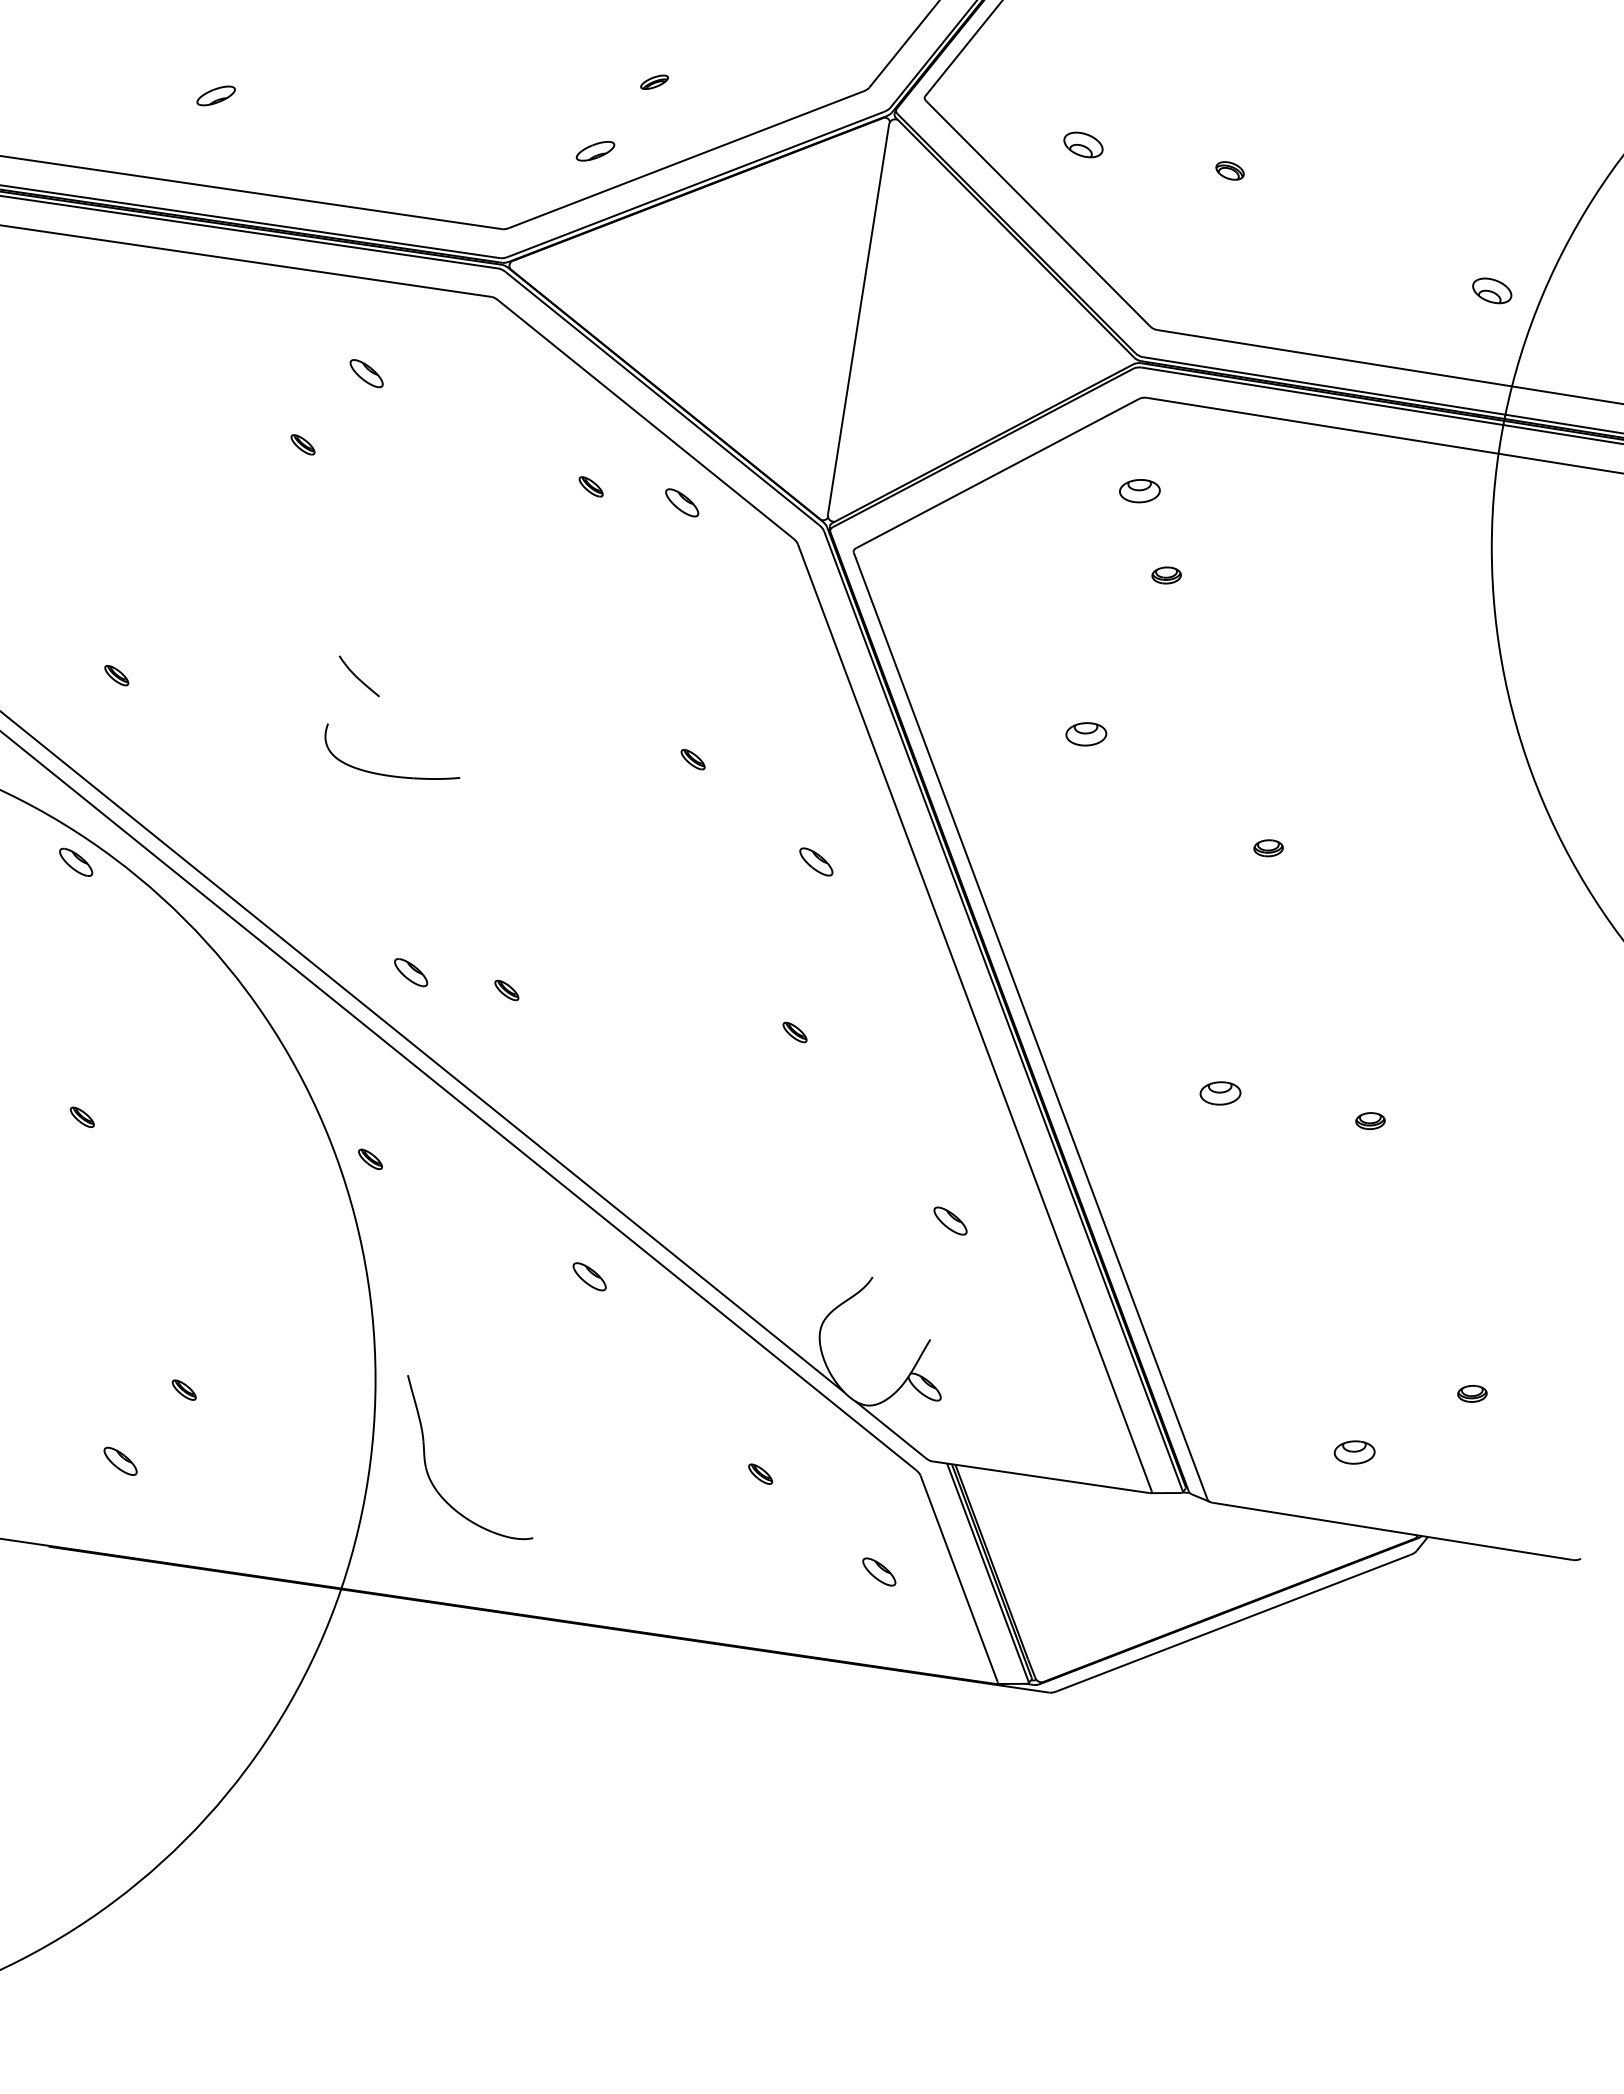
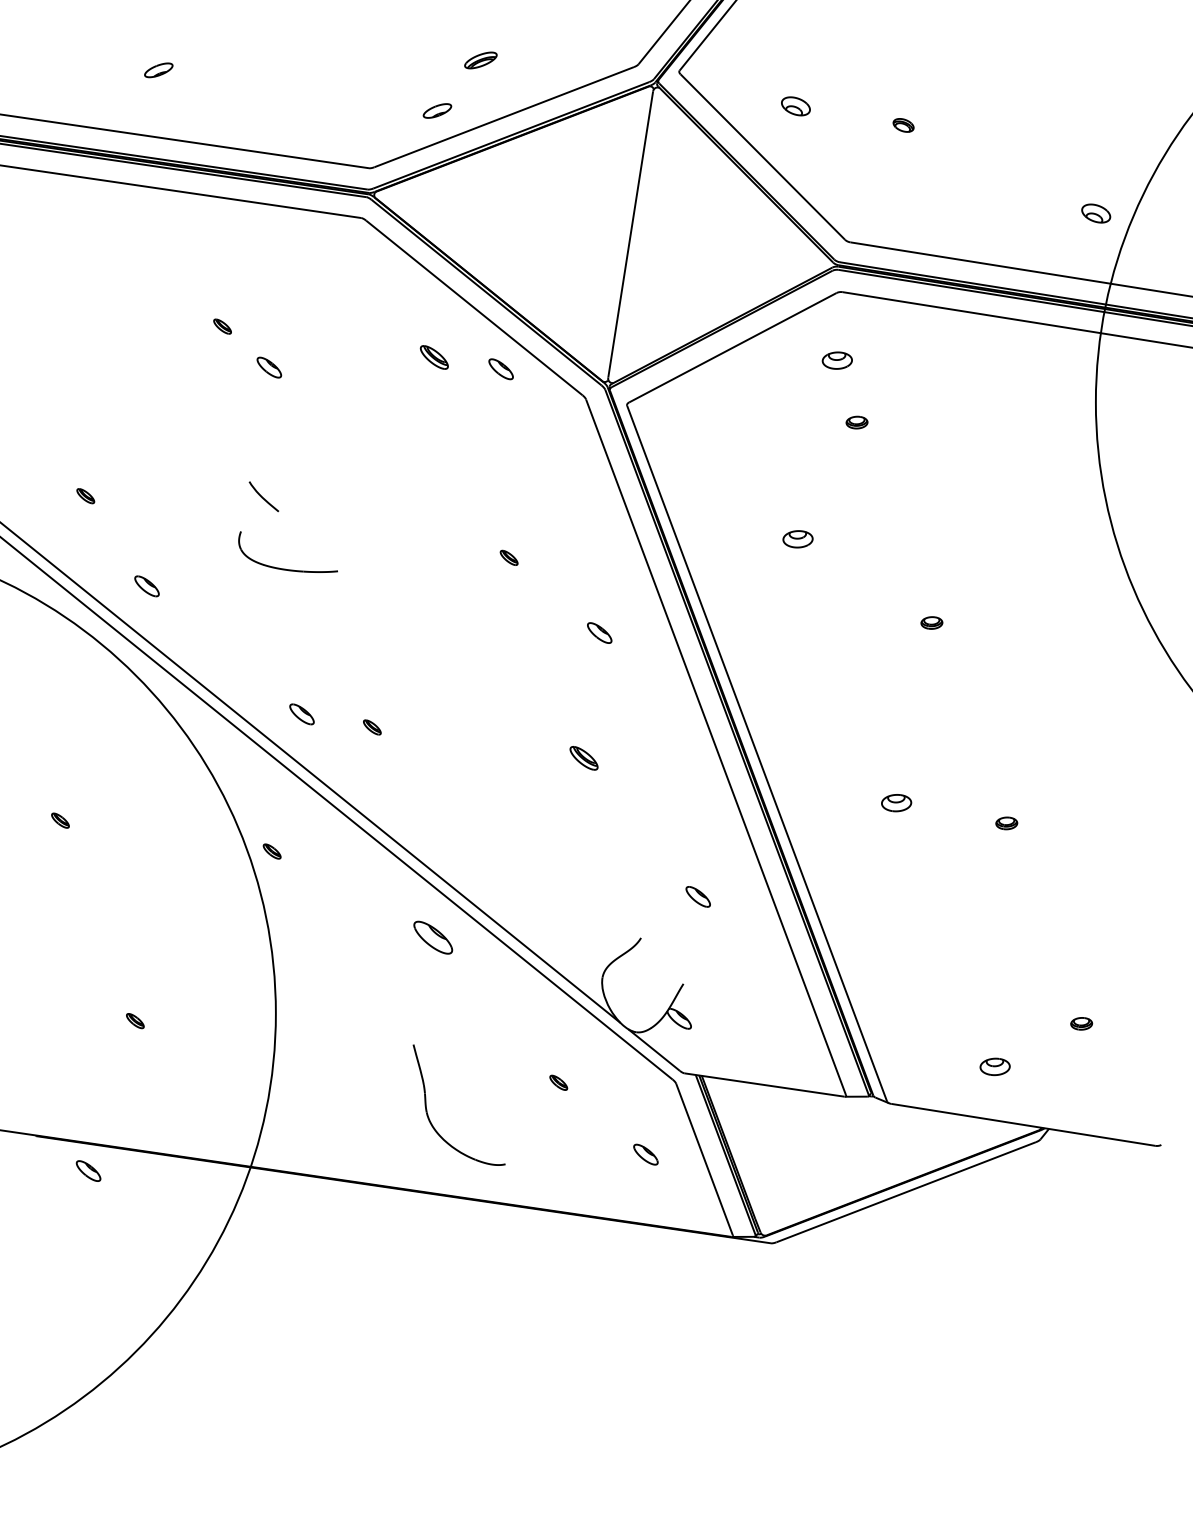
part: (654, 81) -> (480, 59), size x1.6
part: (366, 373) -> (269, 367), moved
part: (590, 486) -> (433, 357), size x1.6
part: (76, 861) -> (147, 585), moved
part: (794, 1032) -> (583, 758), size x1.6
part: (589, 1276) -> (433, 937), size x1.6
part: (120, 1460) -> (88, 1170), moved
part: (427, 1468) -> (427, 1113), moved

